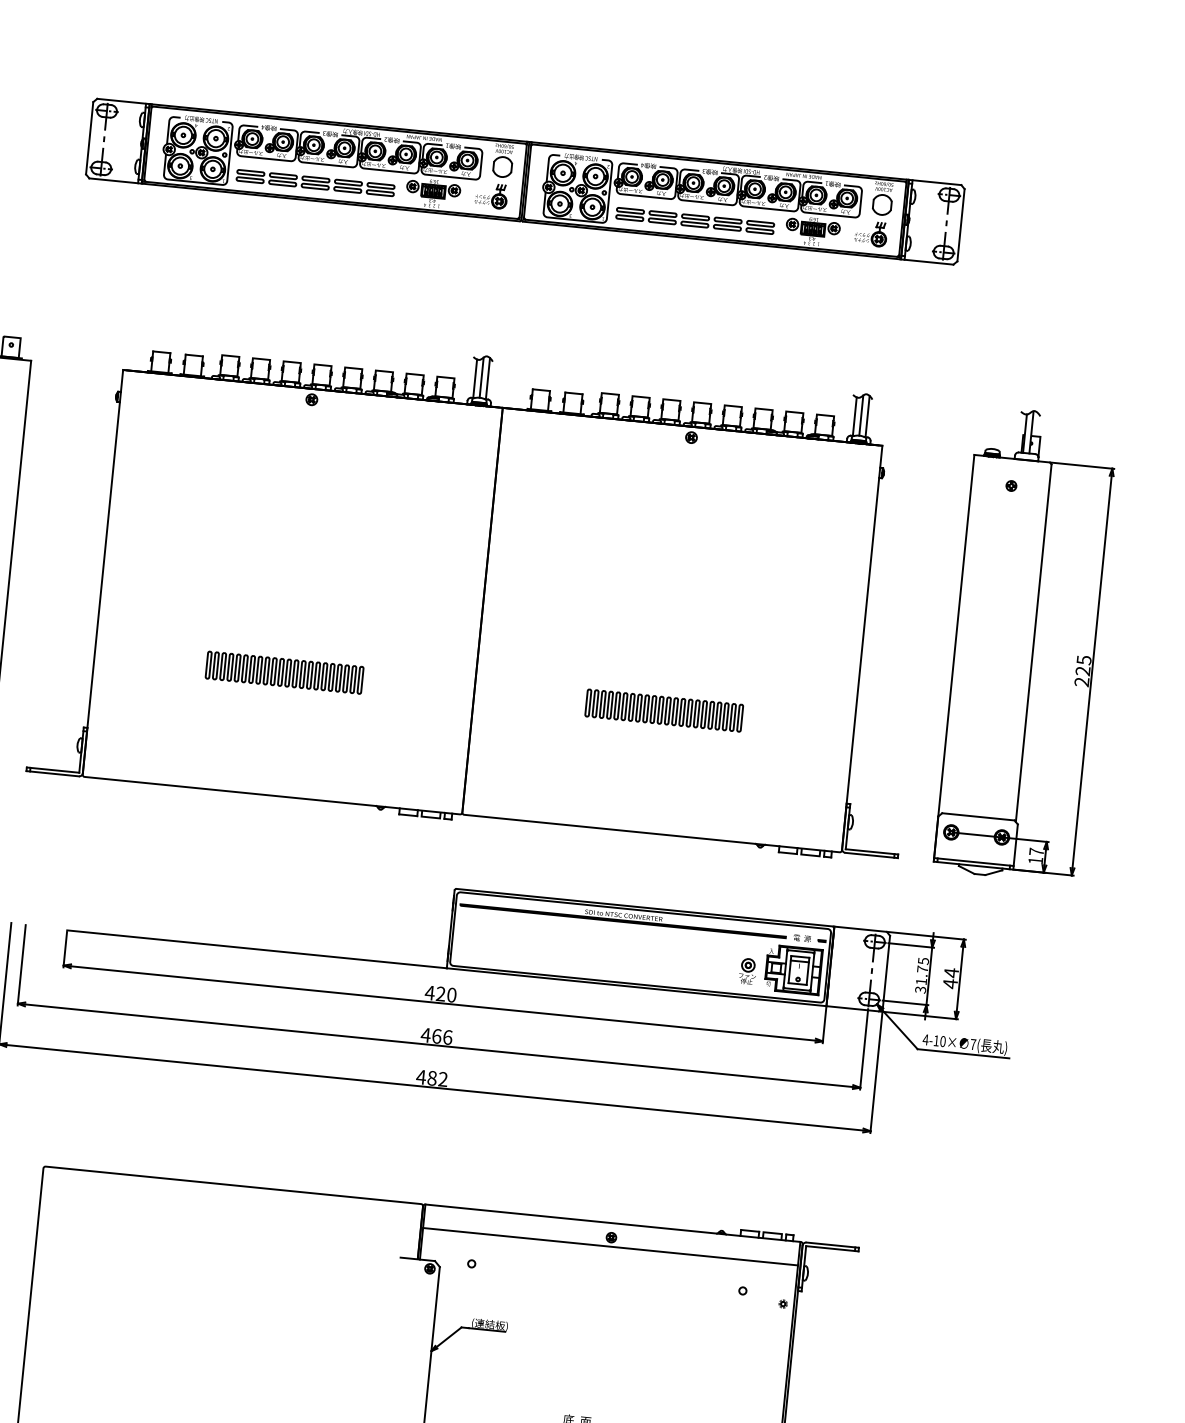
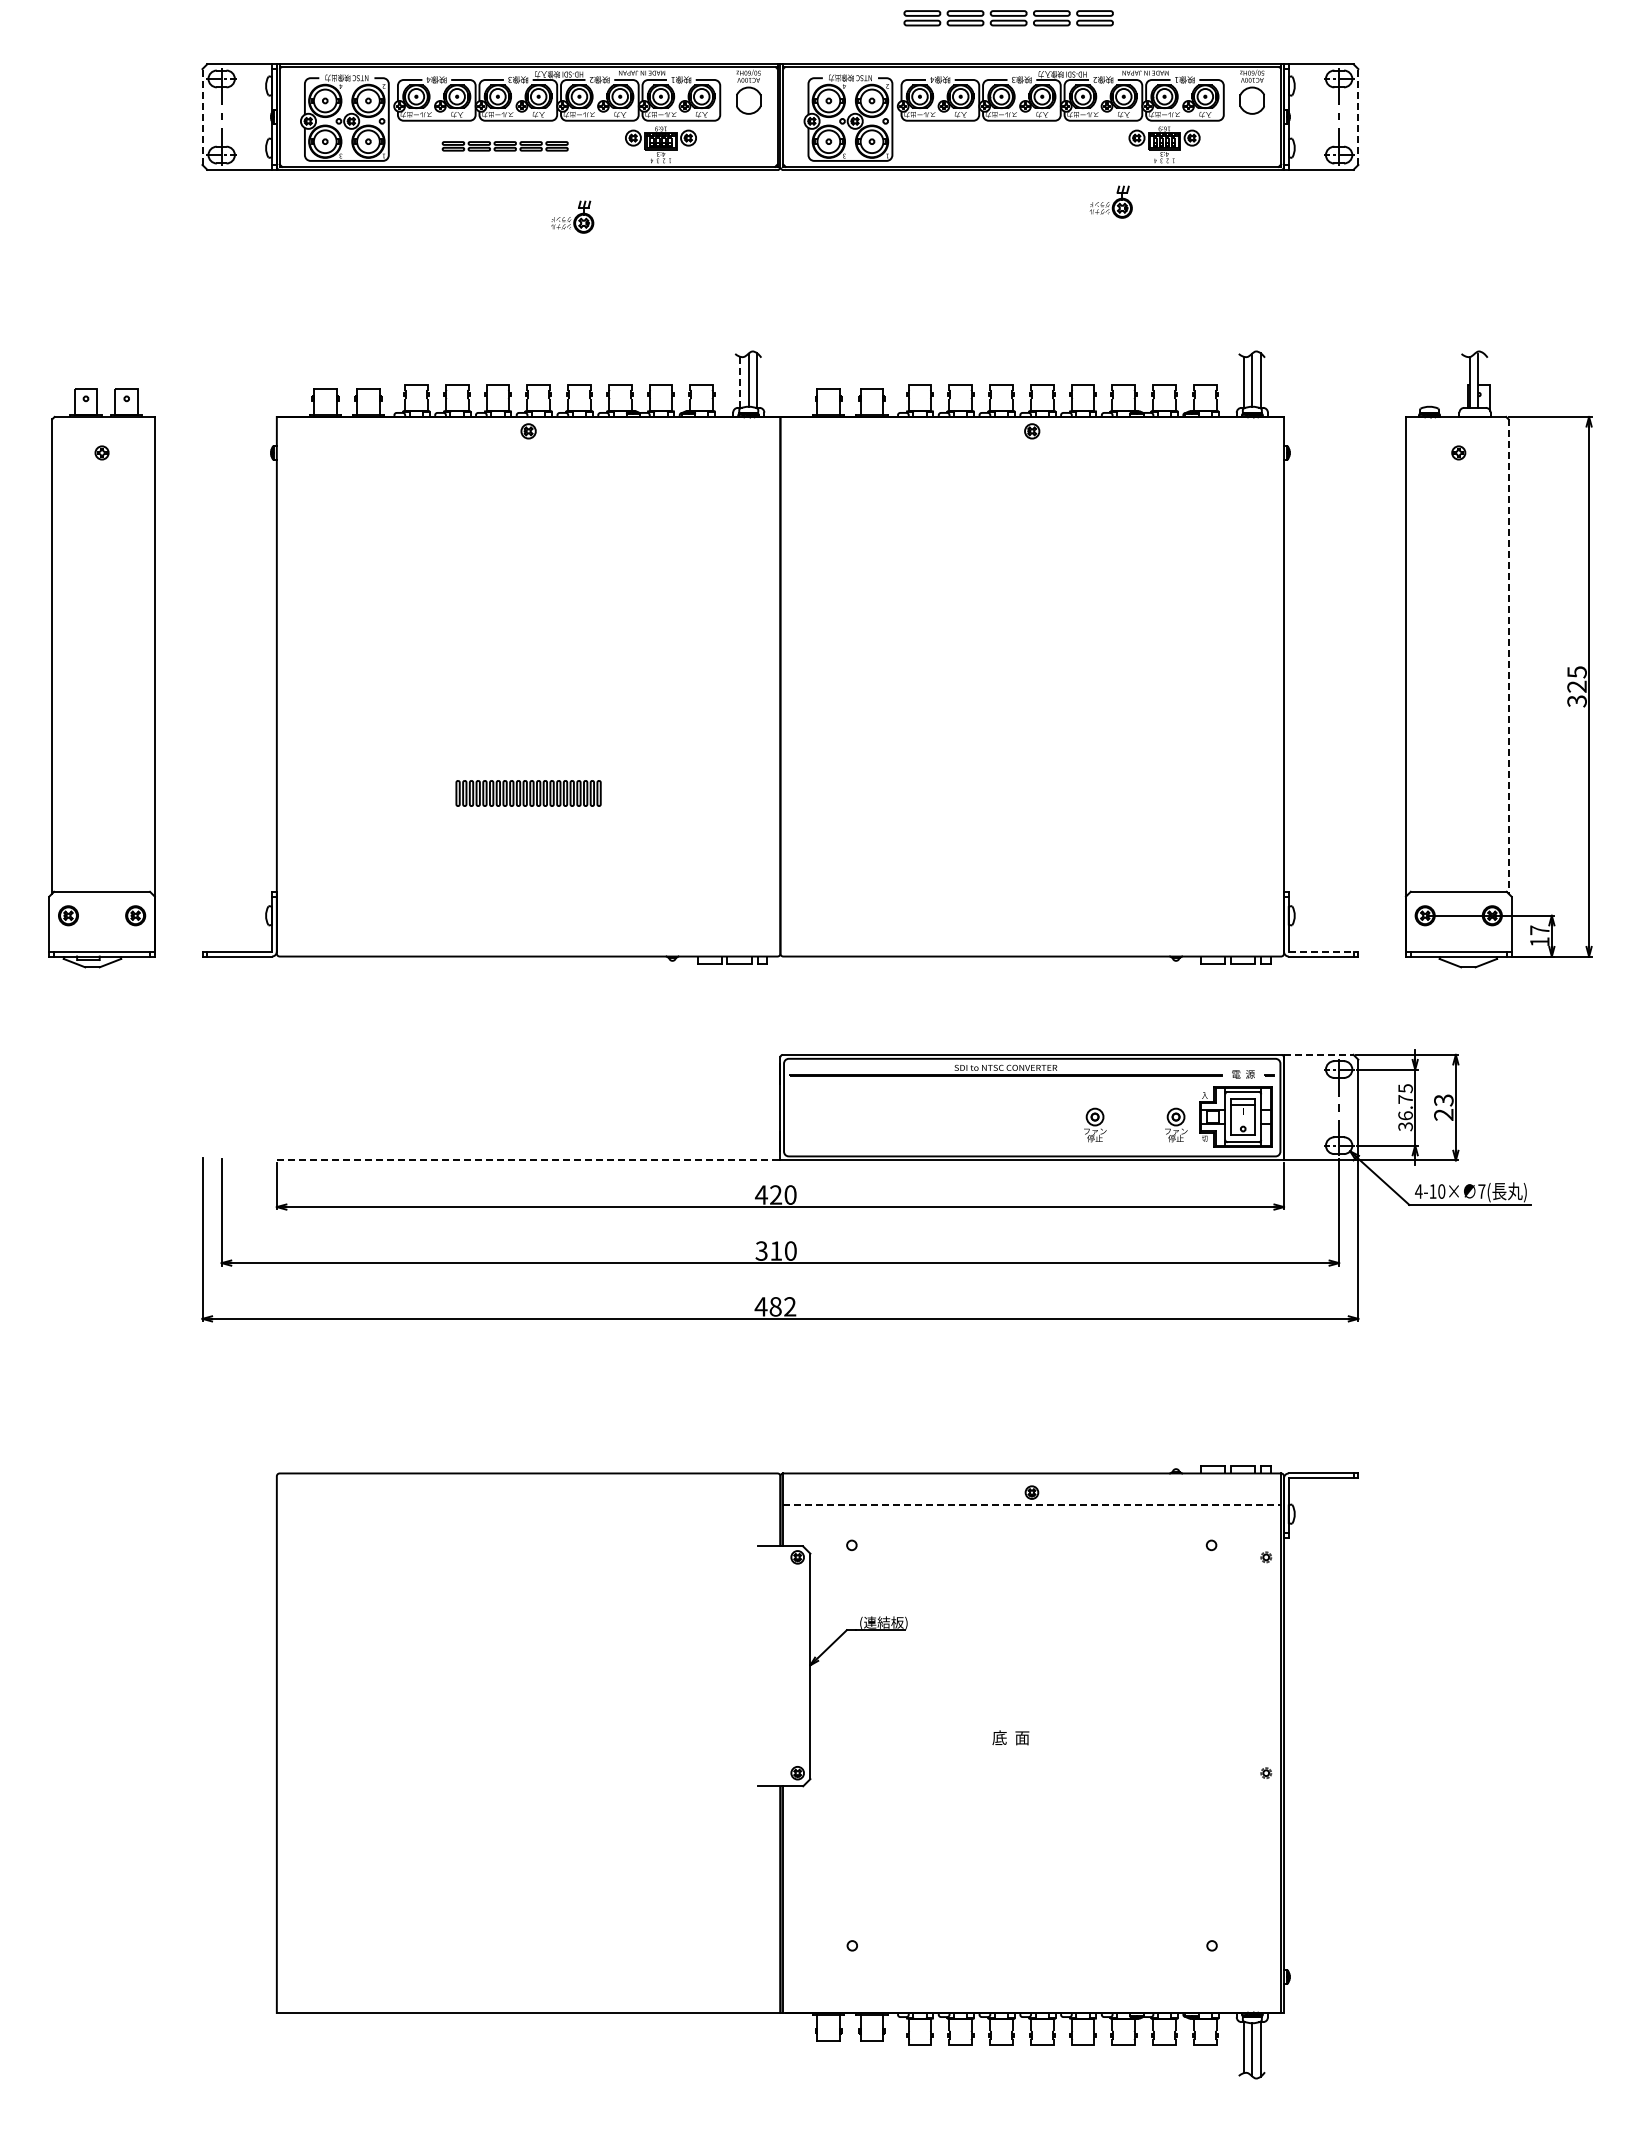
line: (89, 138) -> (202, 117), solid -> dashed
part: (315, 183) -> (505, 146), size x0.6
part: (491, 195) -> (572, 216), moved
part: (695, 221) -> (1008, 18), moved
line: (961, 225) -> (1358, 117), solid -> dashed
part: (870, 233) -> (1110, 201), moved
line: (475, 378) -> (740, 382), solid -> dashed
line: (1033, 643) -> (1508, 657), solid -> dashed
part: (284, 672) -> (528, 793), size x0.7
text: (1081, 682) -> (1576, 701), 225 -> 325
part: (664, 710) -> (1032, 793), removed
line: (871, 851) -> (1323, 951), solid -> dashed
line: (860, 928) -> (1318, 1054), solid -> dashed
line: (256, 949) -> (528, 1160), solid -> dashed
part: (687, 964) -> (1095, 1124), added
text: (950, 978) -> (1443, 1107), 44 -> 23
text: (921, 981) -> (1405, 1115), 31.75 -> 36.75
text: (436, 1035) -> (775, 1250), 466 -> 310
line: (610, 1246) -> (1031, 1504), solid -> dashed

